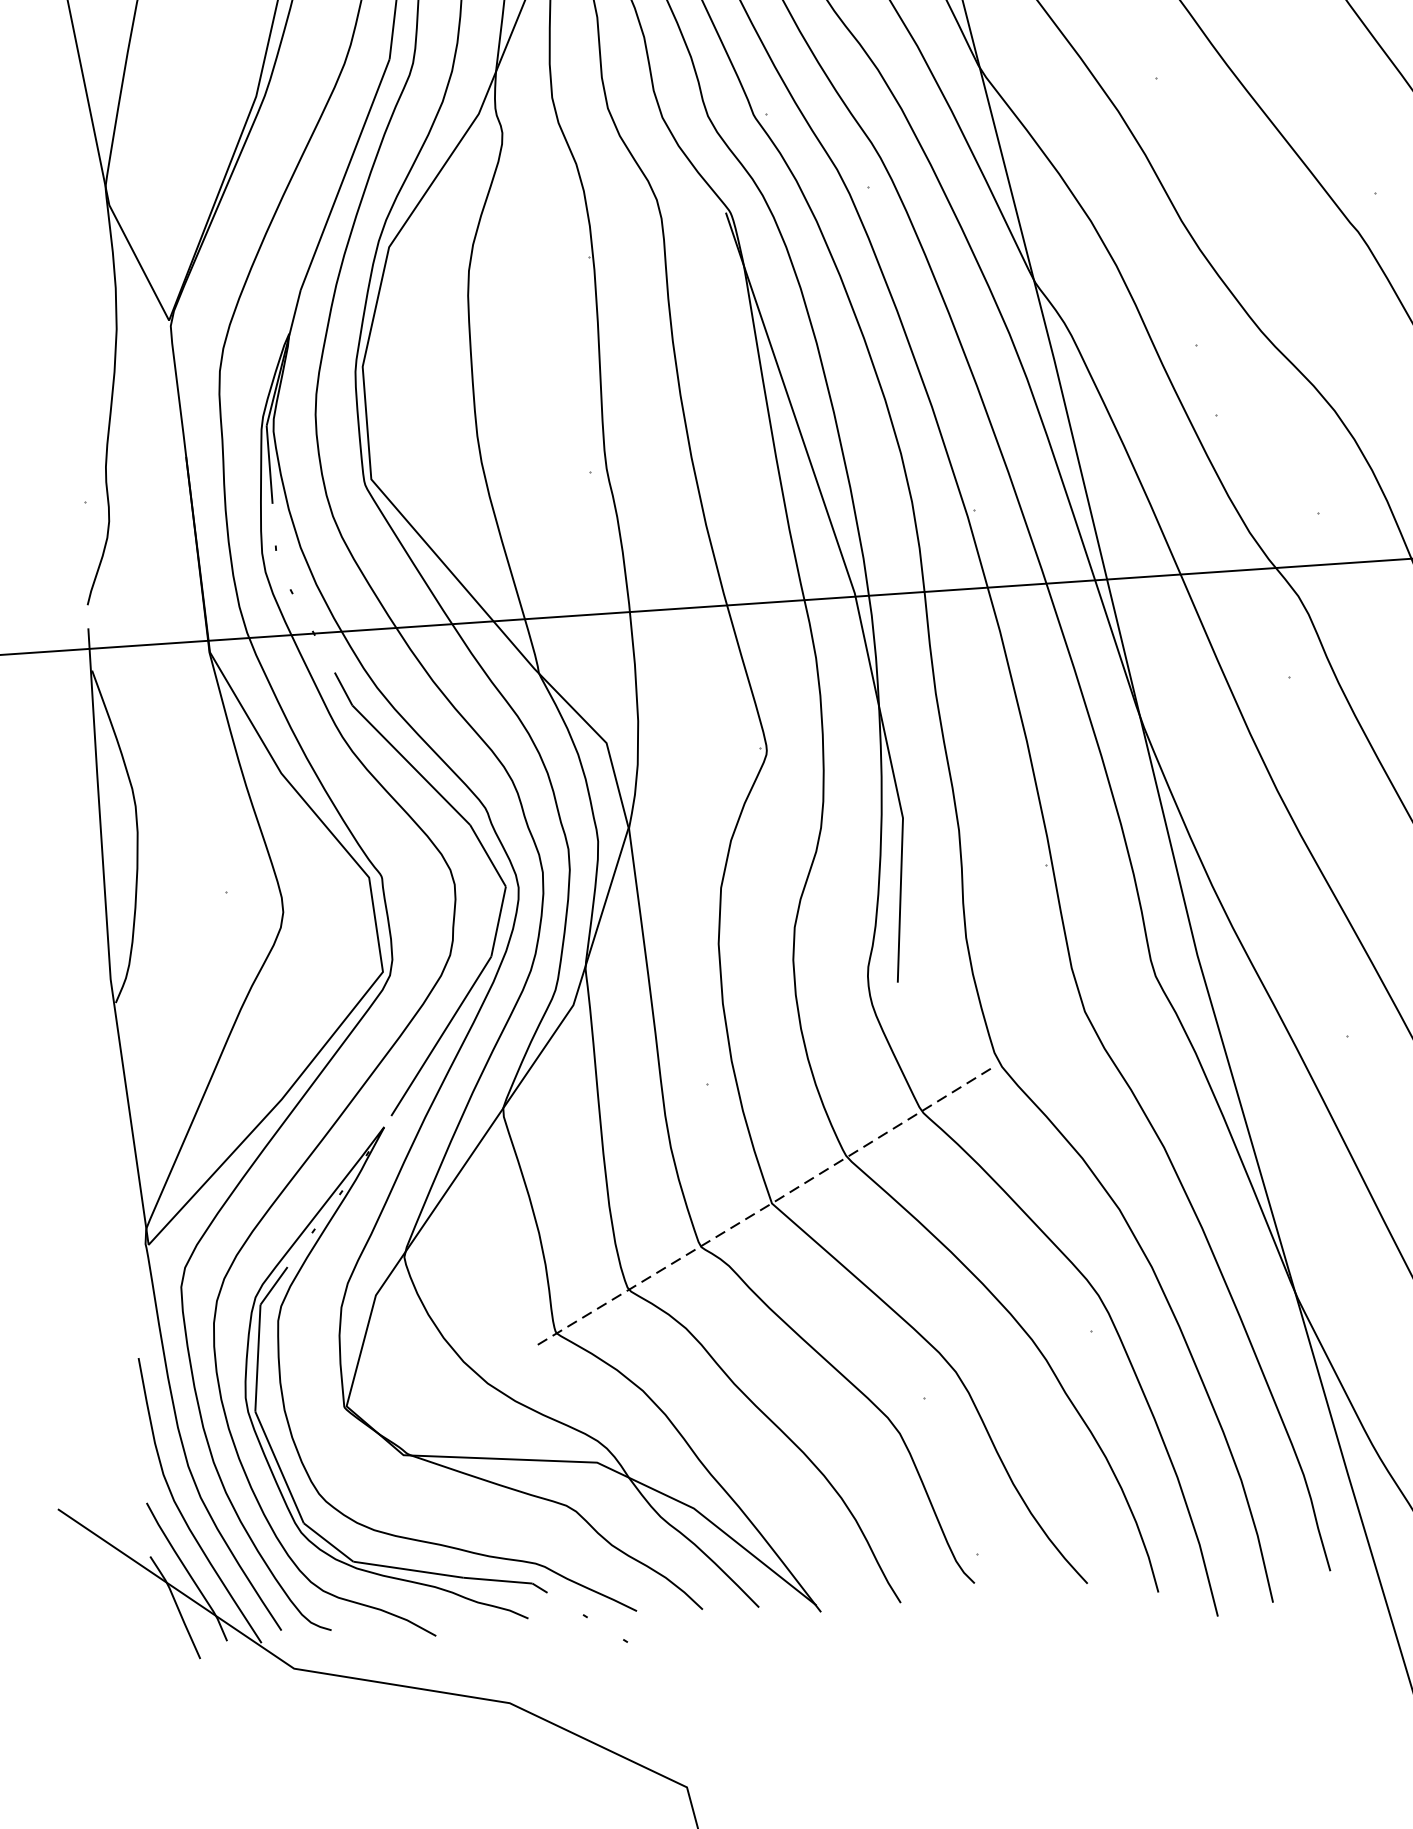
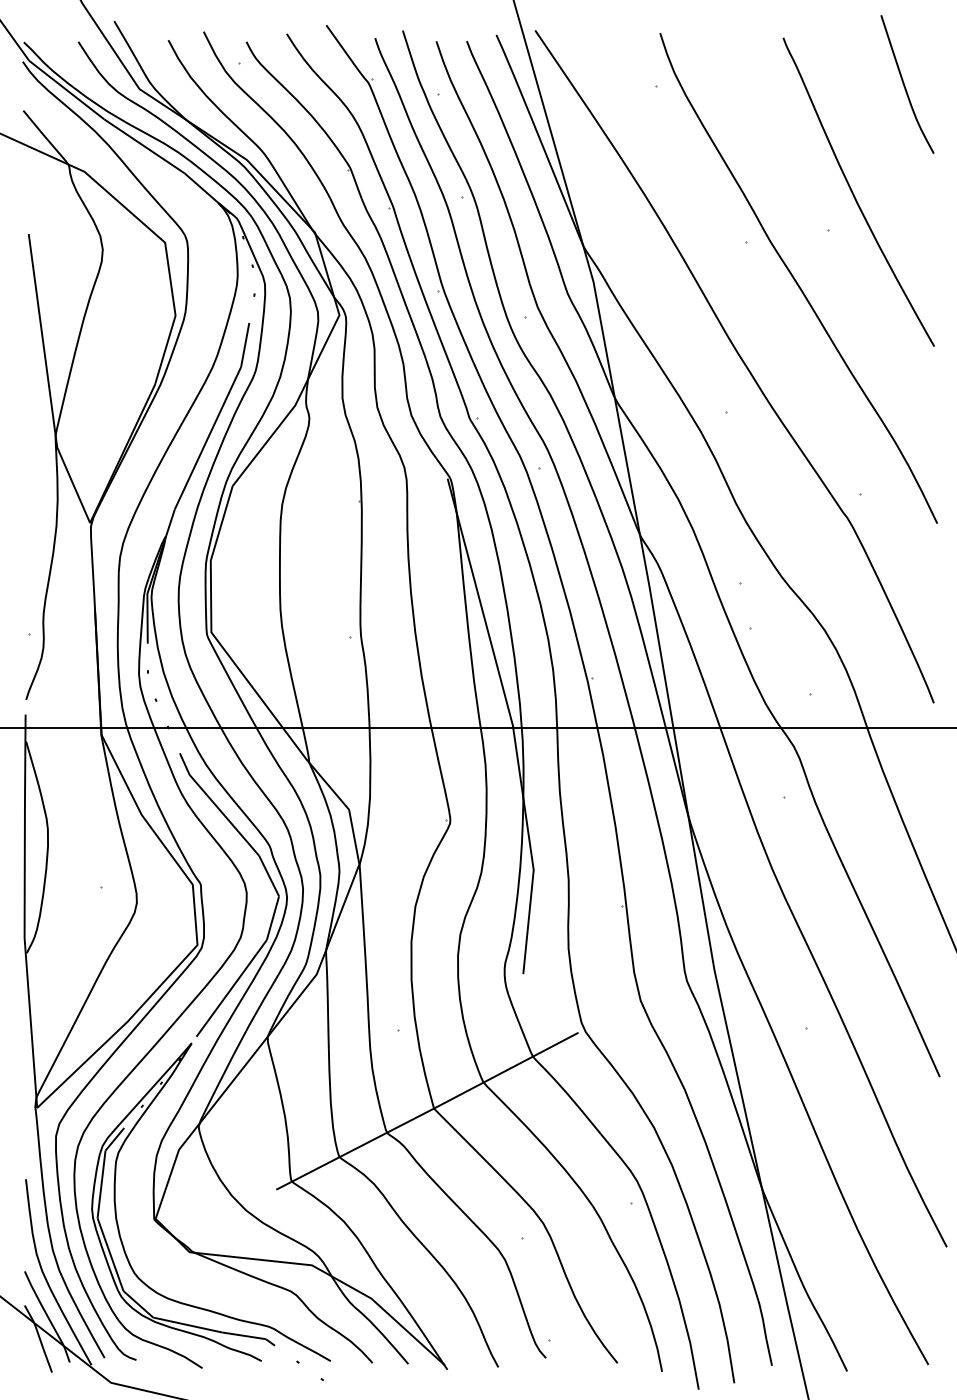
line: (763, 1208) -> (428, 1111), dashed -> solid

